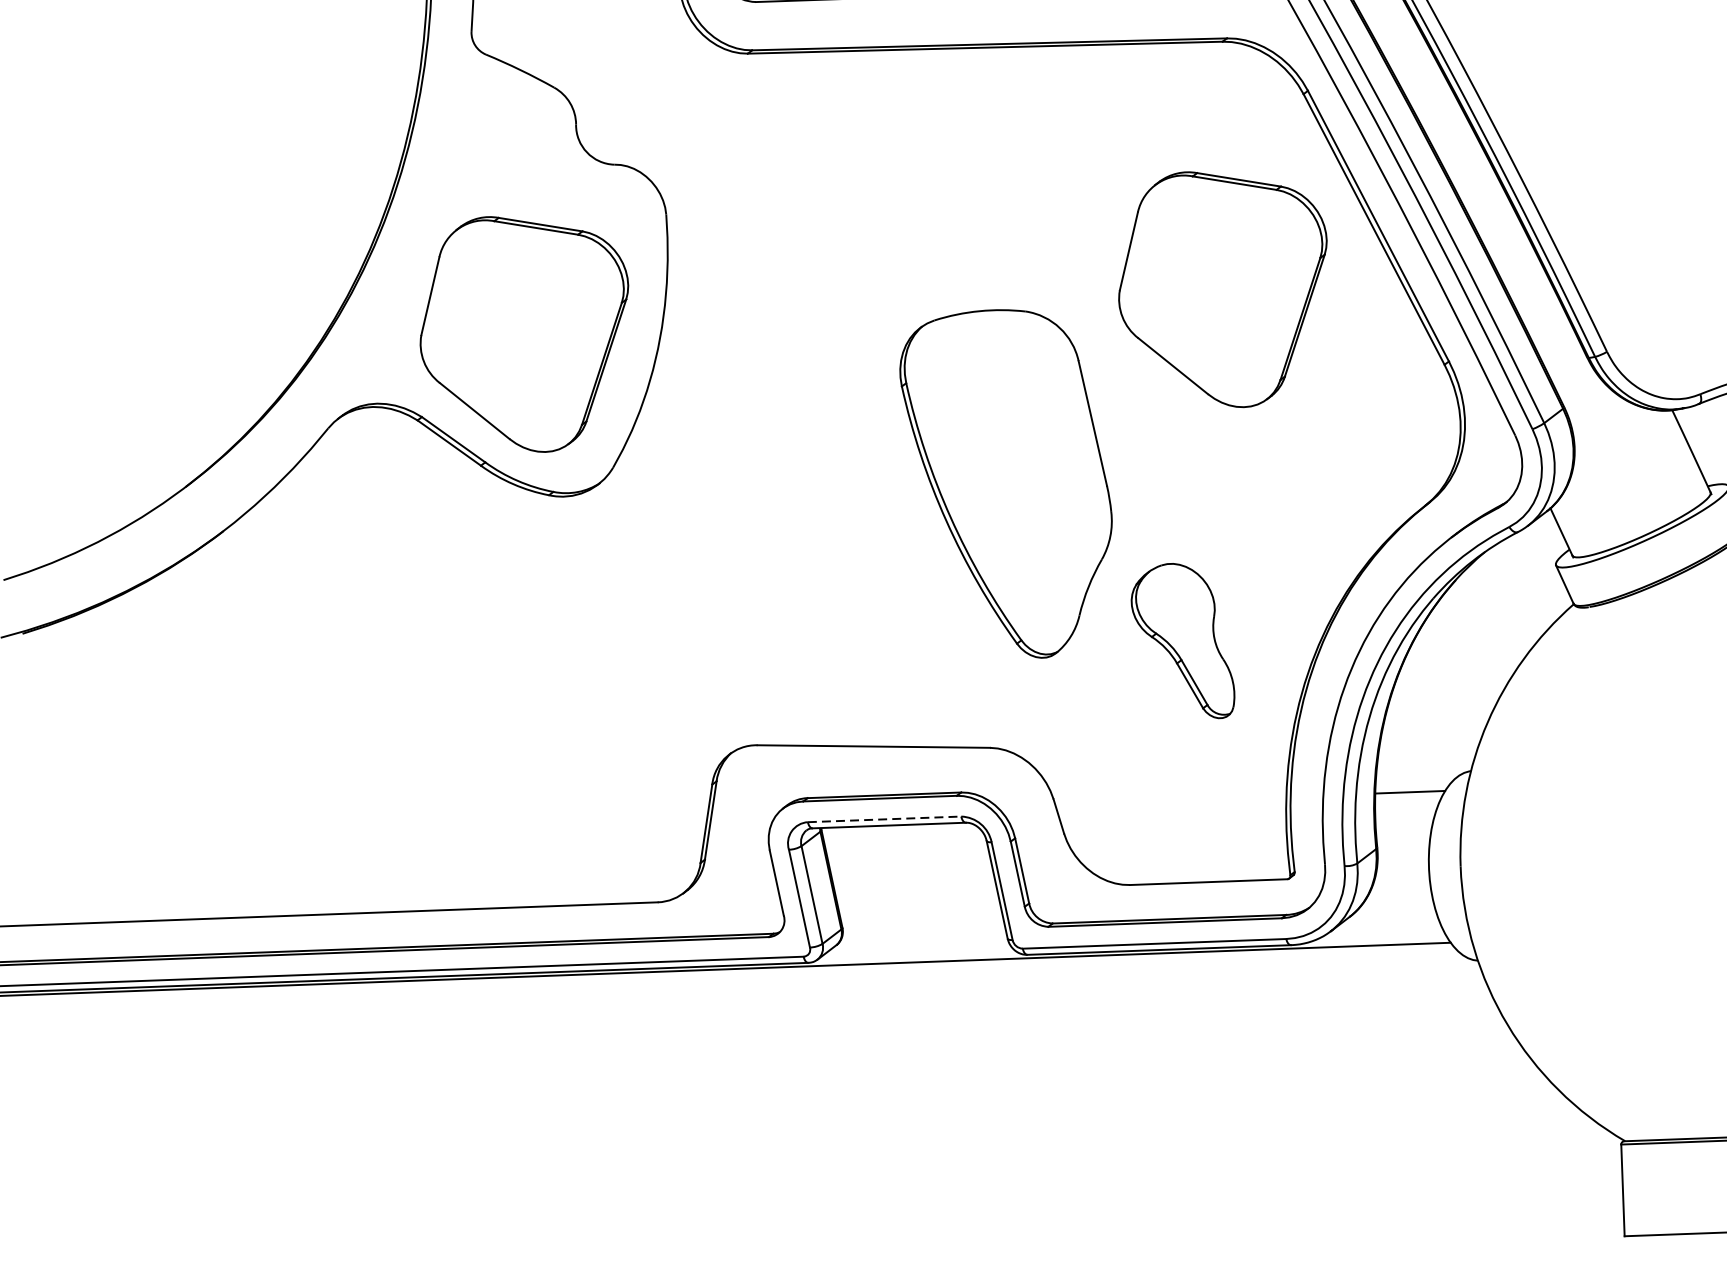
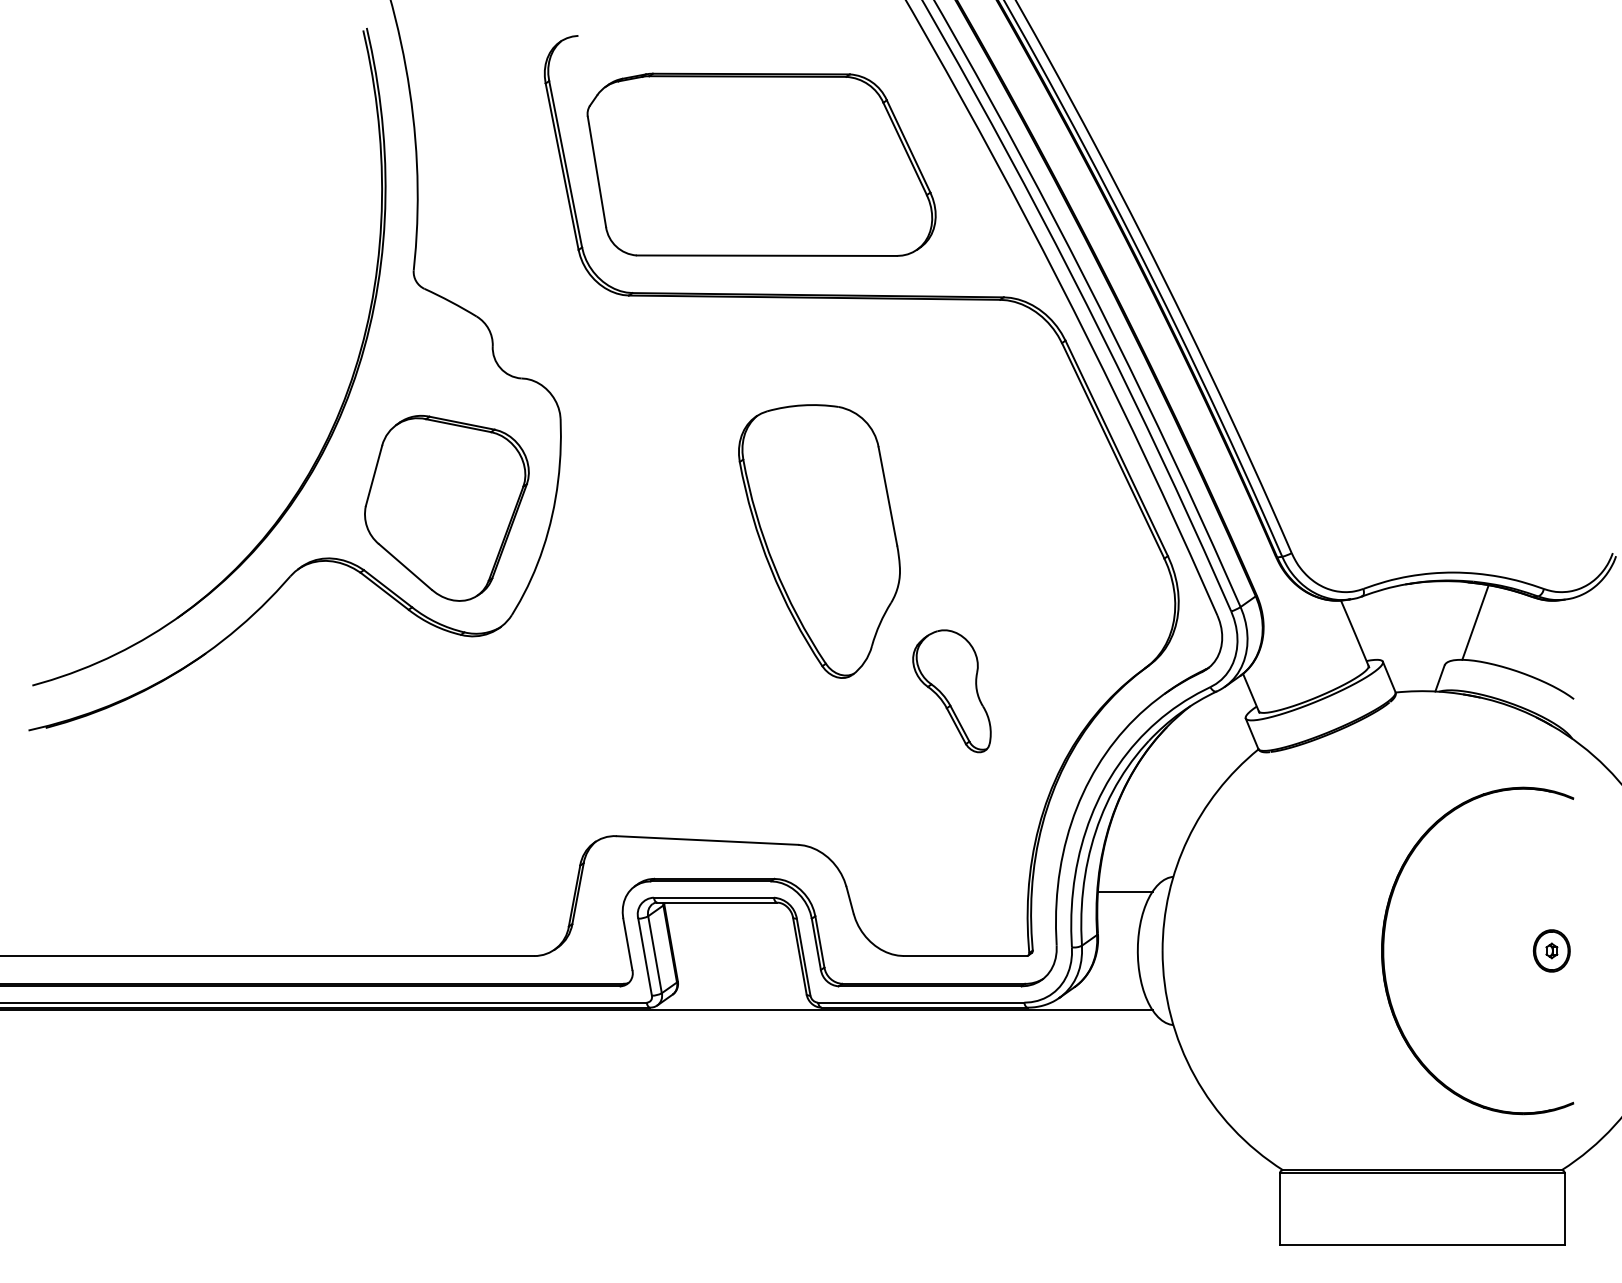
part: (1223, 289) -> (993, 493), removed
part: (1007, 484) -> (819, 541), moved
part: (1182, 641) -> (951, 691), moved
line: (884, 819) -> (713, 897), dashed -> solid

